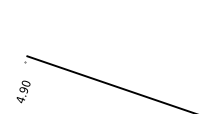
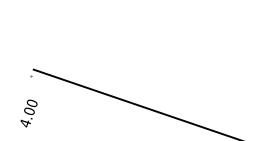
text: (23, 91) -> (29, 112), 4.90 -> 4.00

